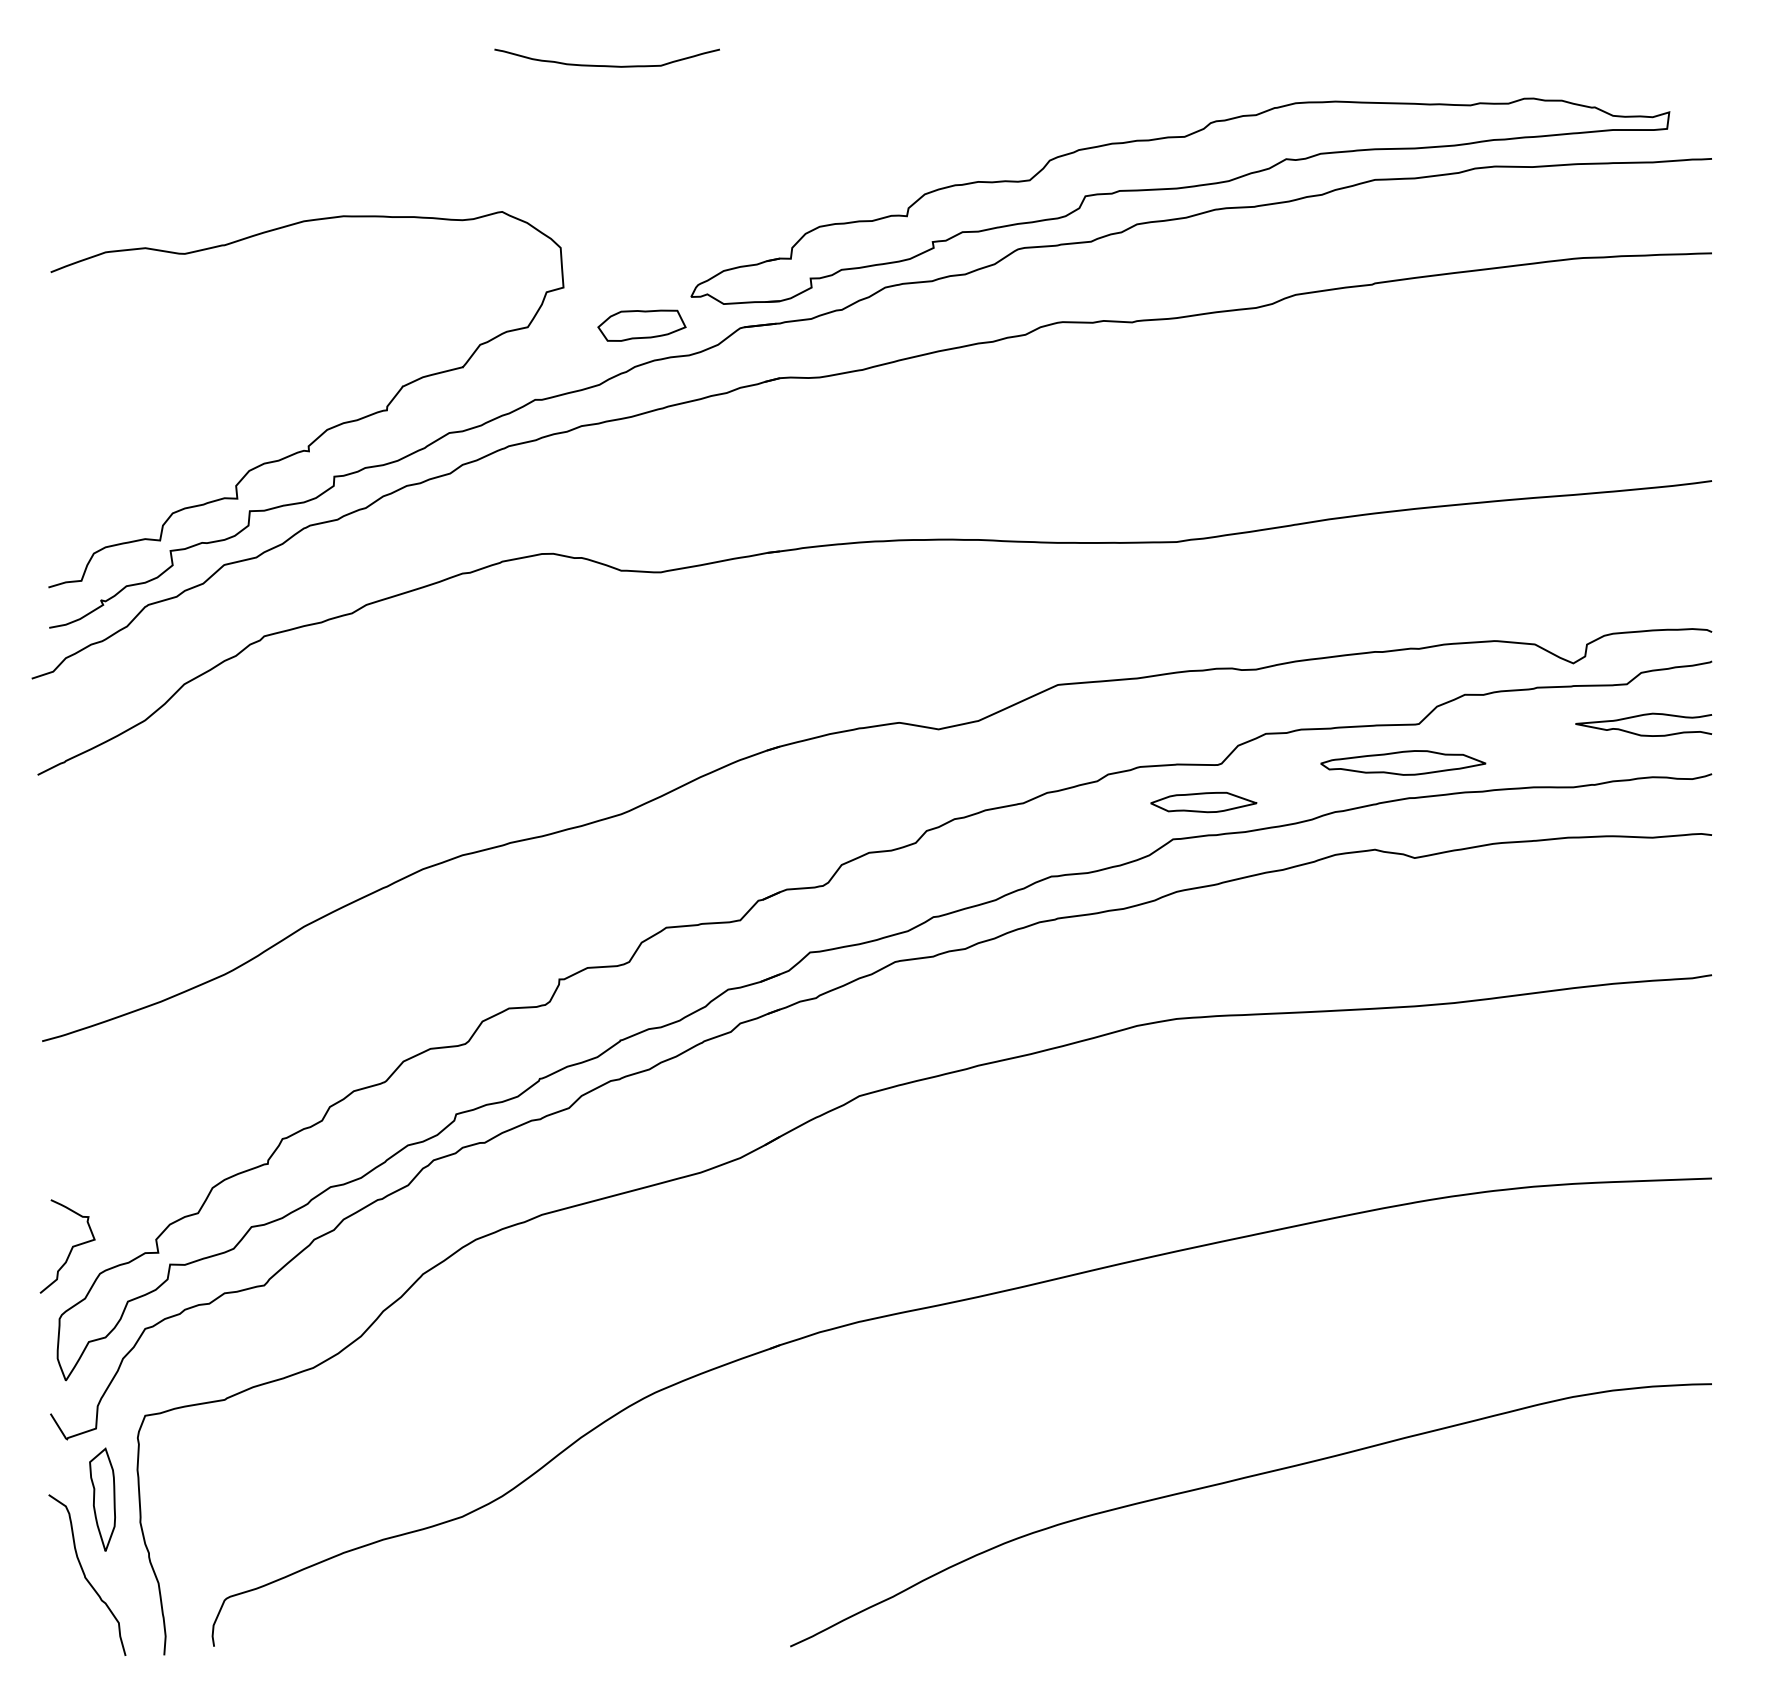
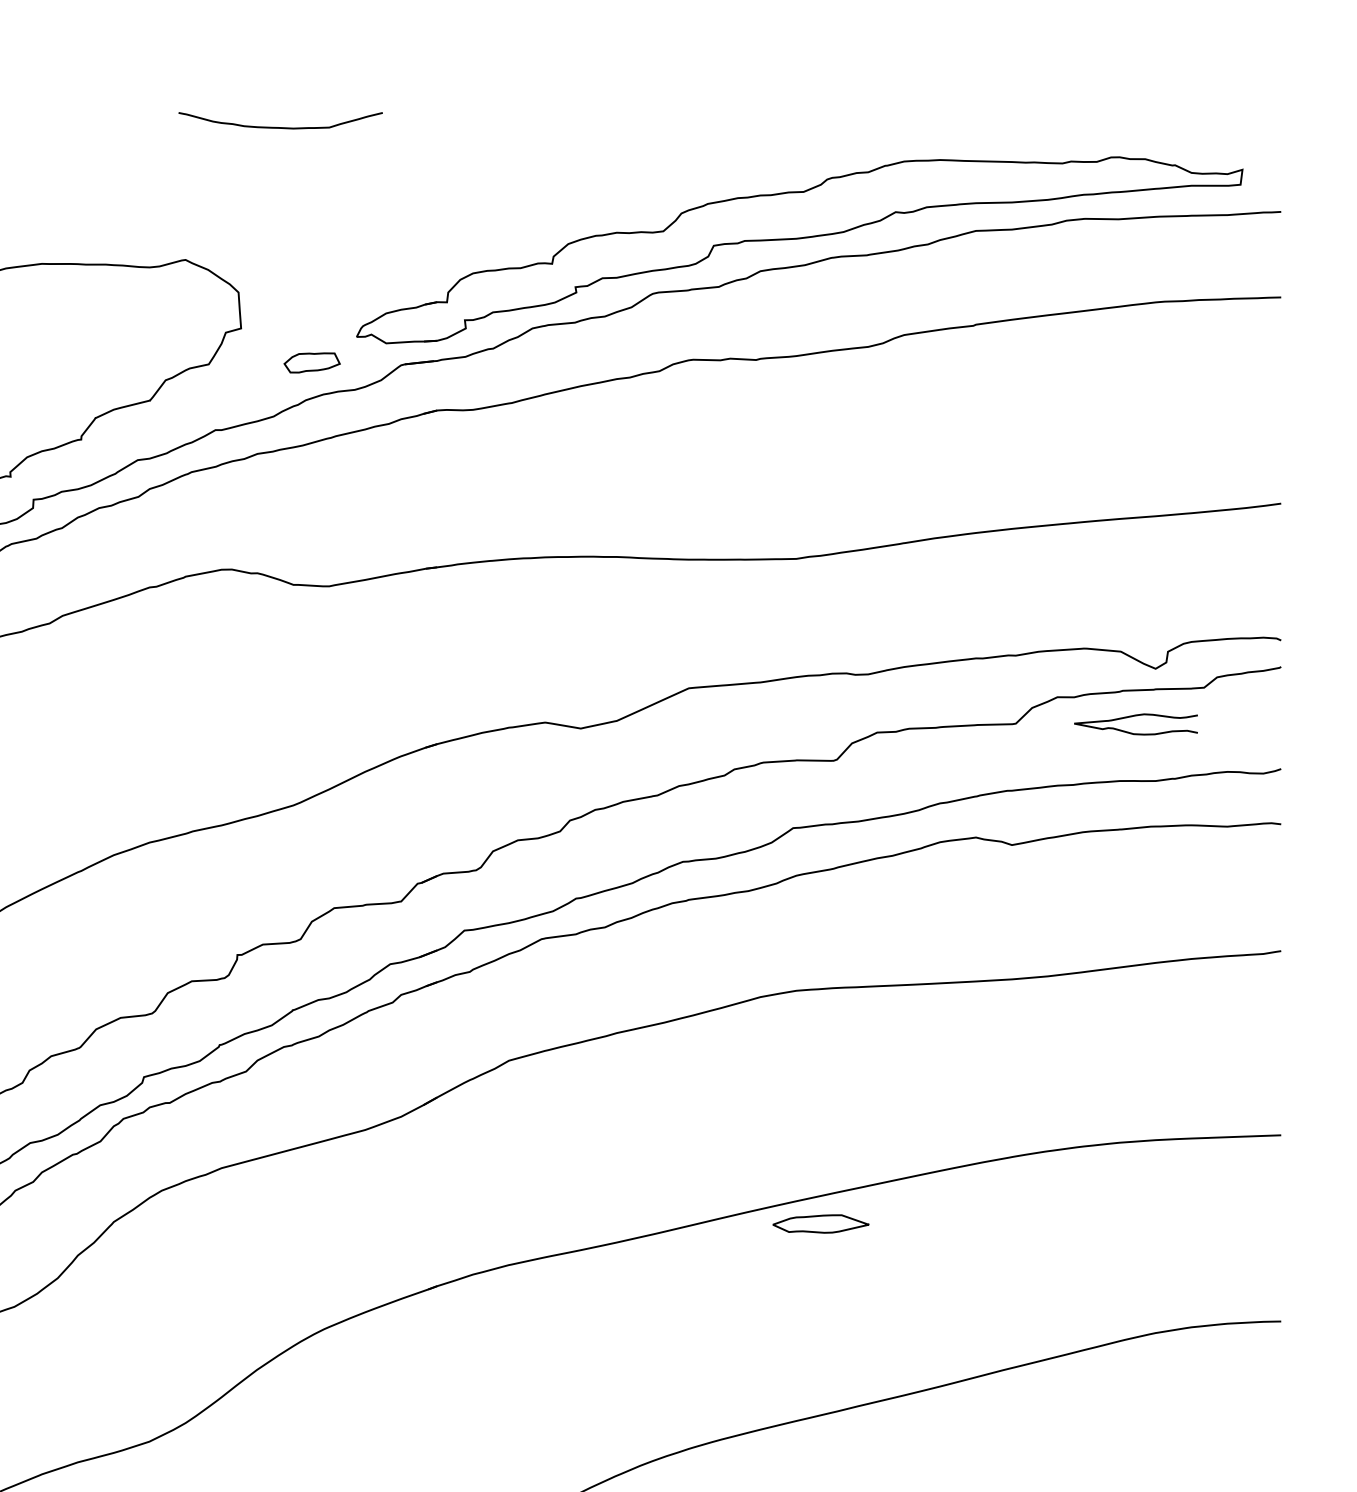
part: (641, 325) -> (311, 362), size x0.7
curve: (1641, 716) -> (1134, 716), moved
part: (1403, 762) -> (1001, 758), removed
part: (1203, 802) -> (820, 1224), moved

